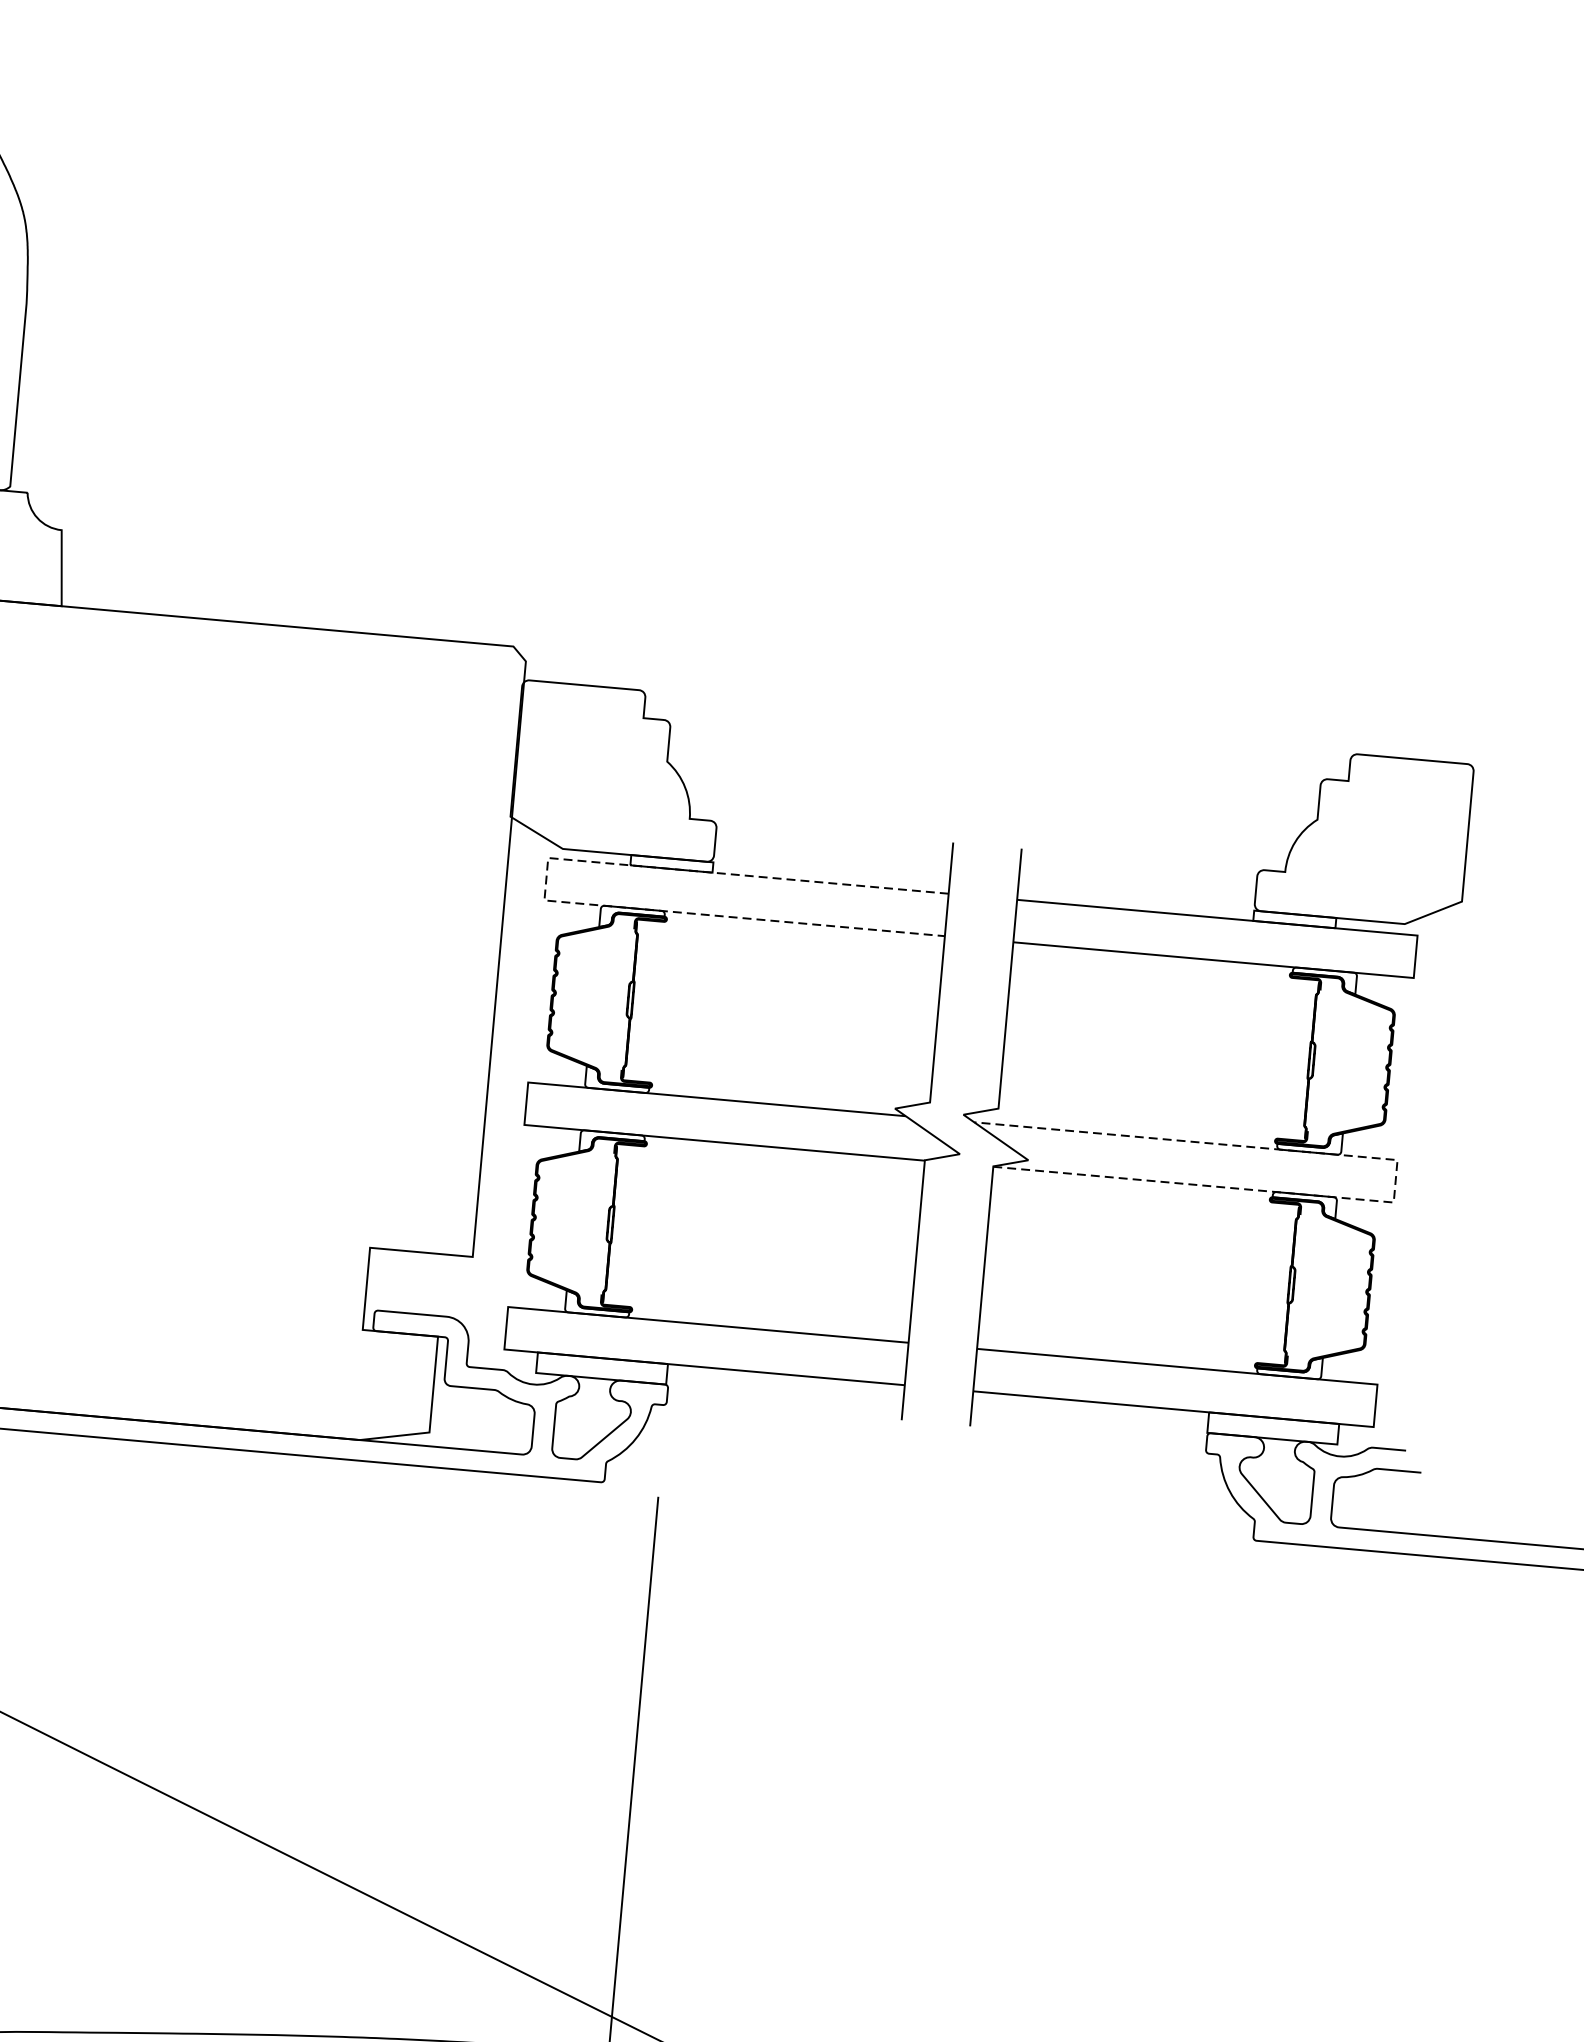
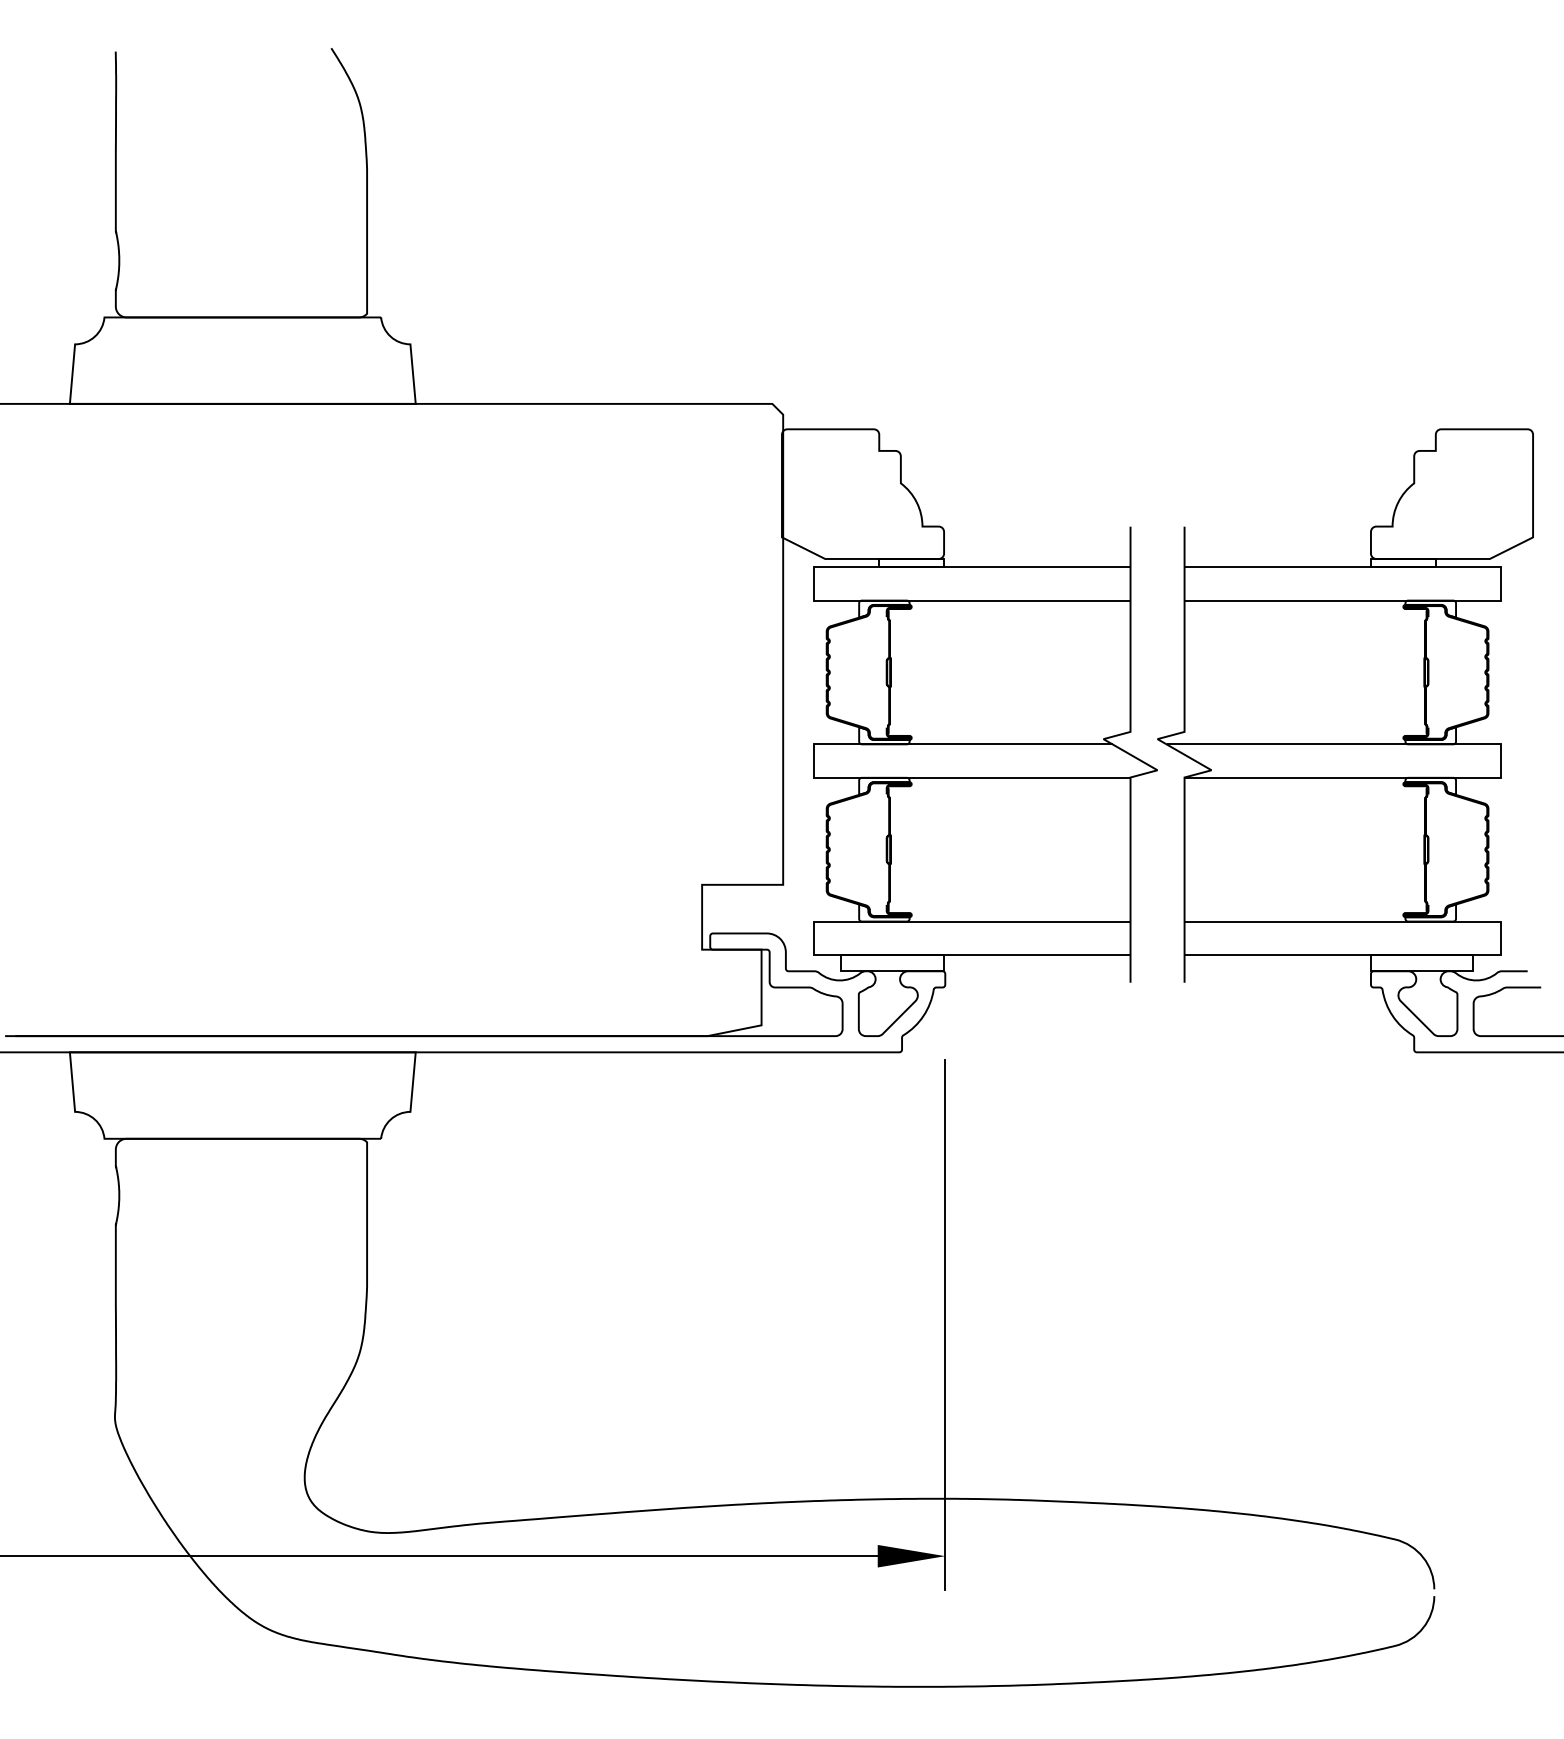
line: (546, 878) -> (814, 583), dashed -> solid
line: (1396, 1170) -> (1500, 752), dashed -> solid

